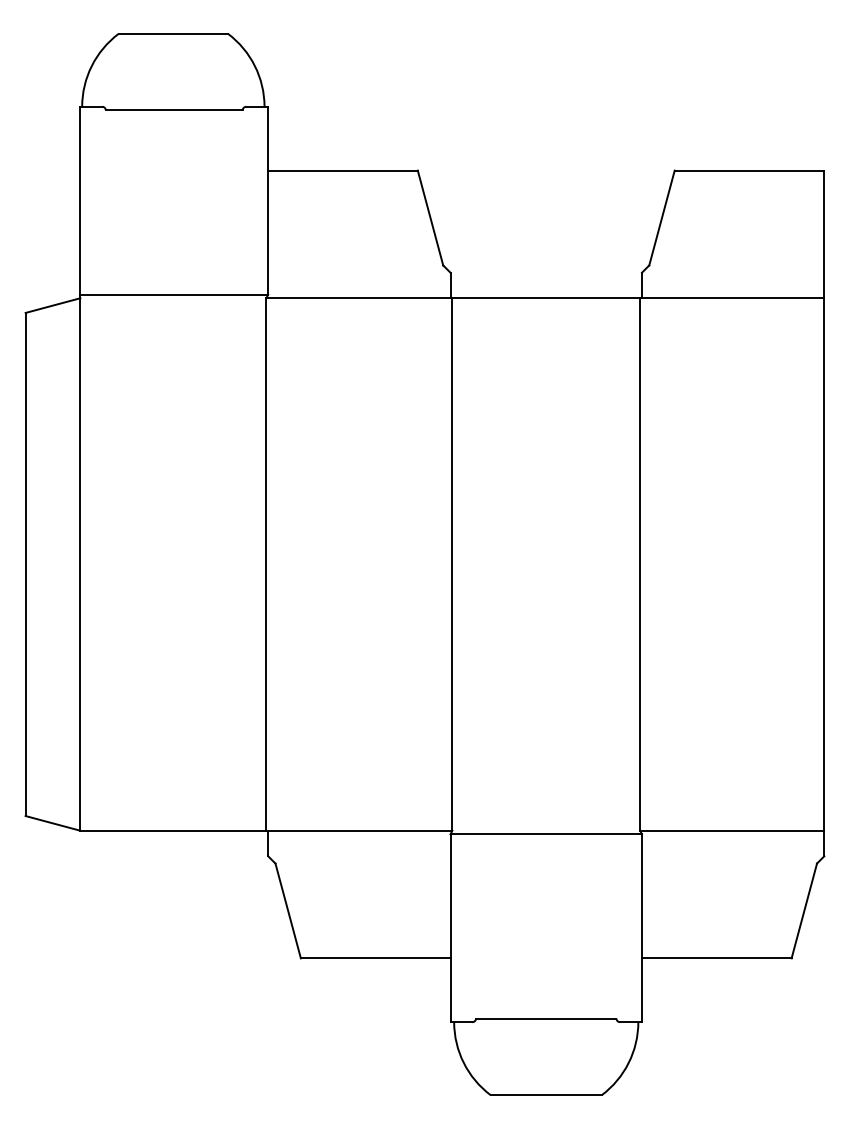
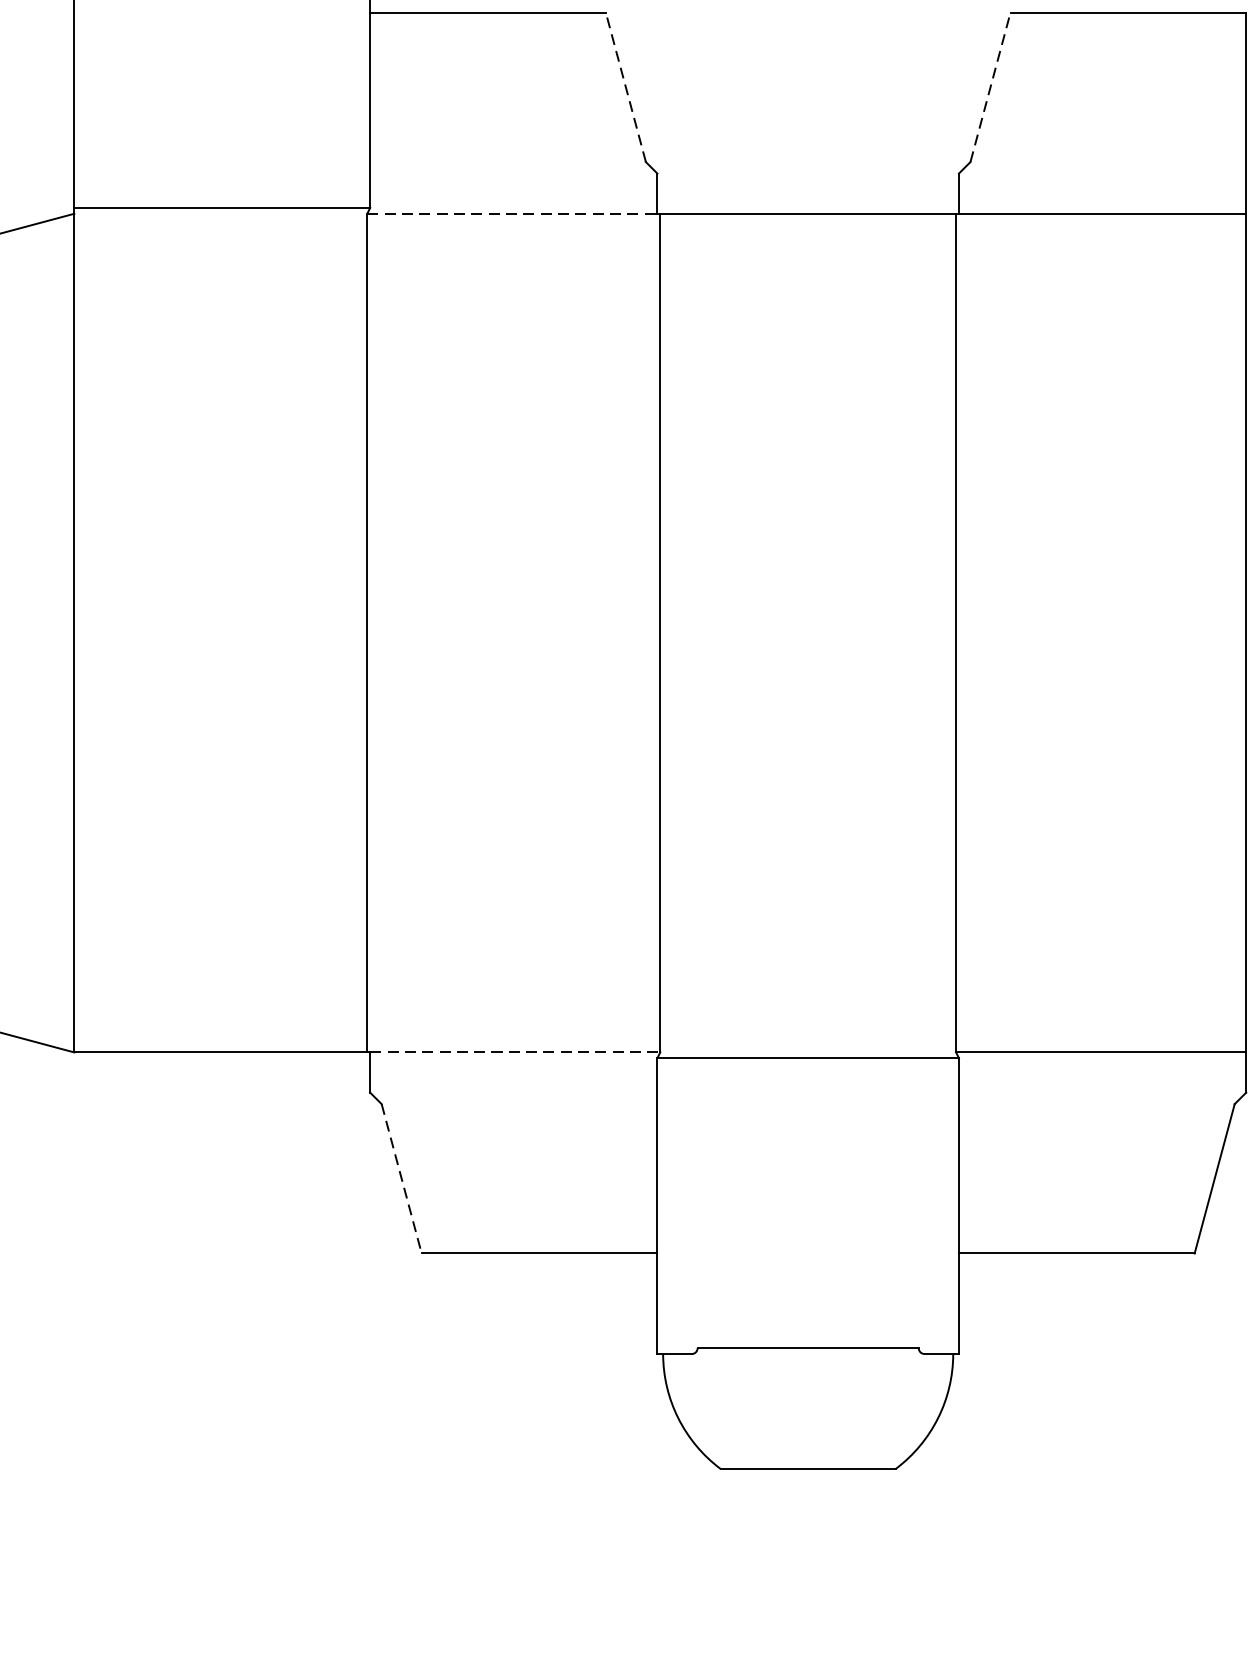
line: (430, 217) -> (625, 86), solid -> dashed
line: (662, 217) -> (991, 86), solid -> dashed
line: (358, 298) -> (512, 214), solid -> dashed
line: (360, 830) -> (515, 1052), solid -> dashed
line: (288, 911) -> (402, 1179), solid -> dashed

